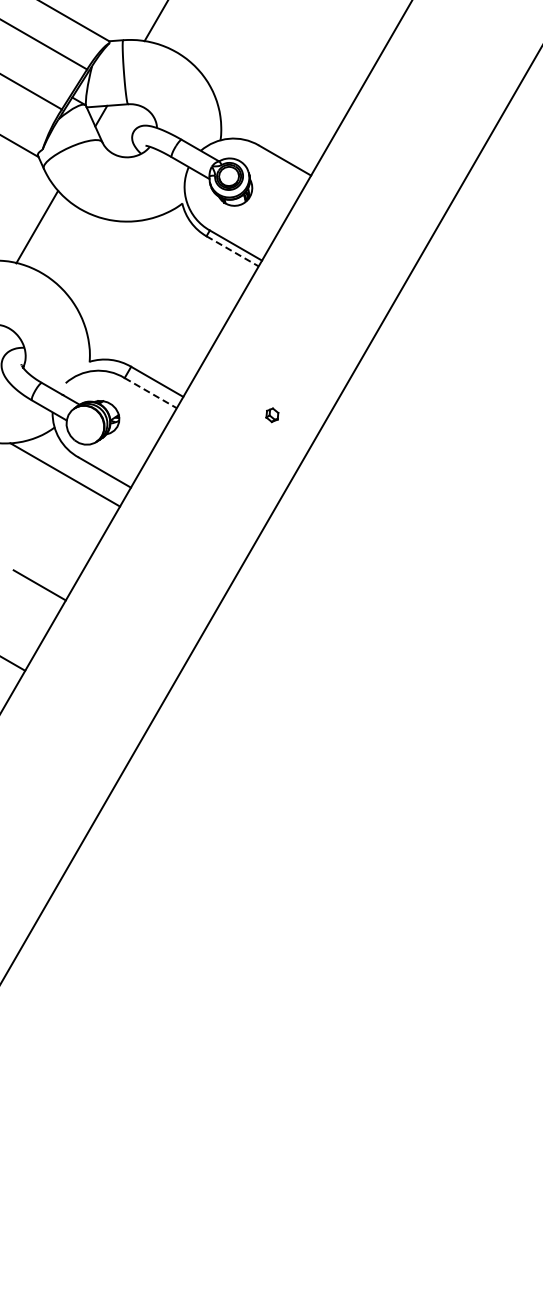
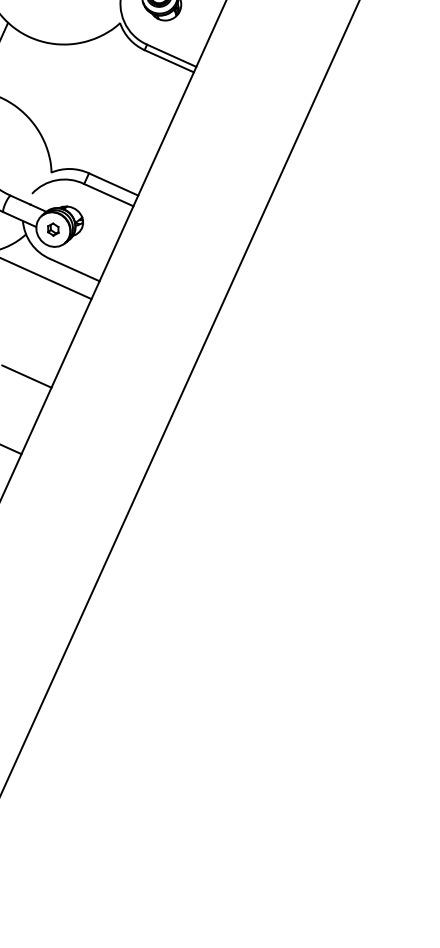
line: (233, 251) -> (170, 61), dashed -> solid
line: (151, 393) -> (109, 195), dashed -> solid
part: (272, 415) -> (53, 229), moved

